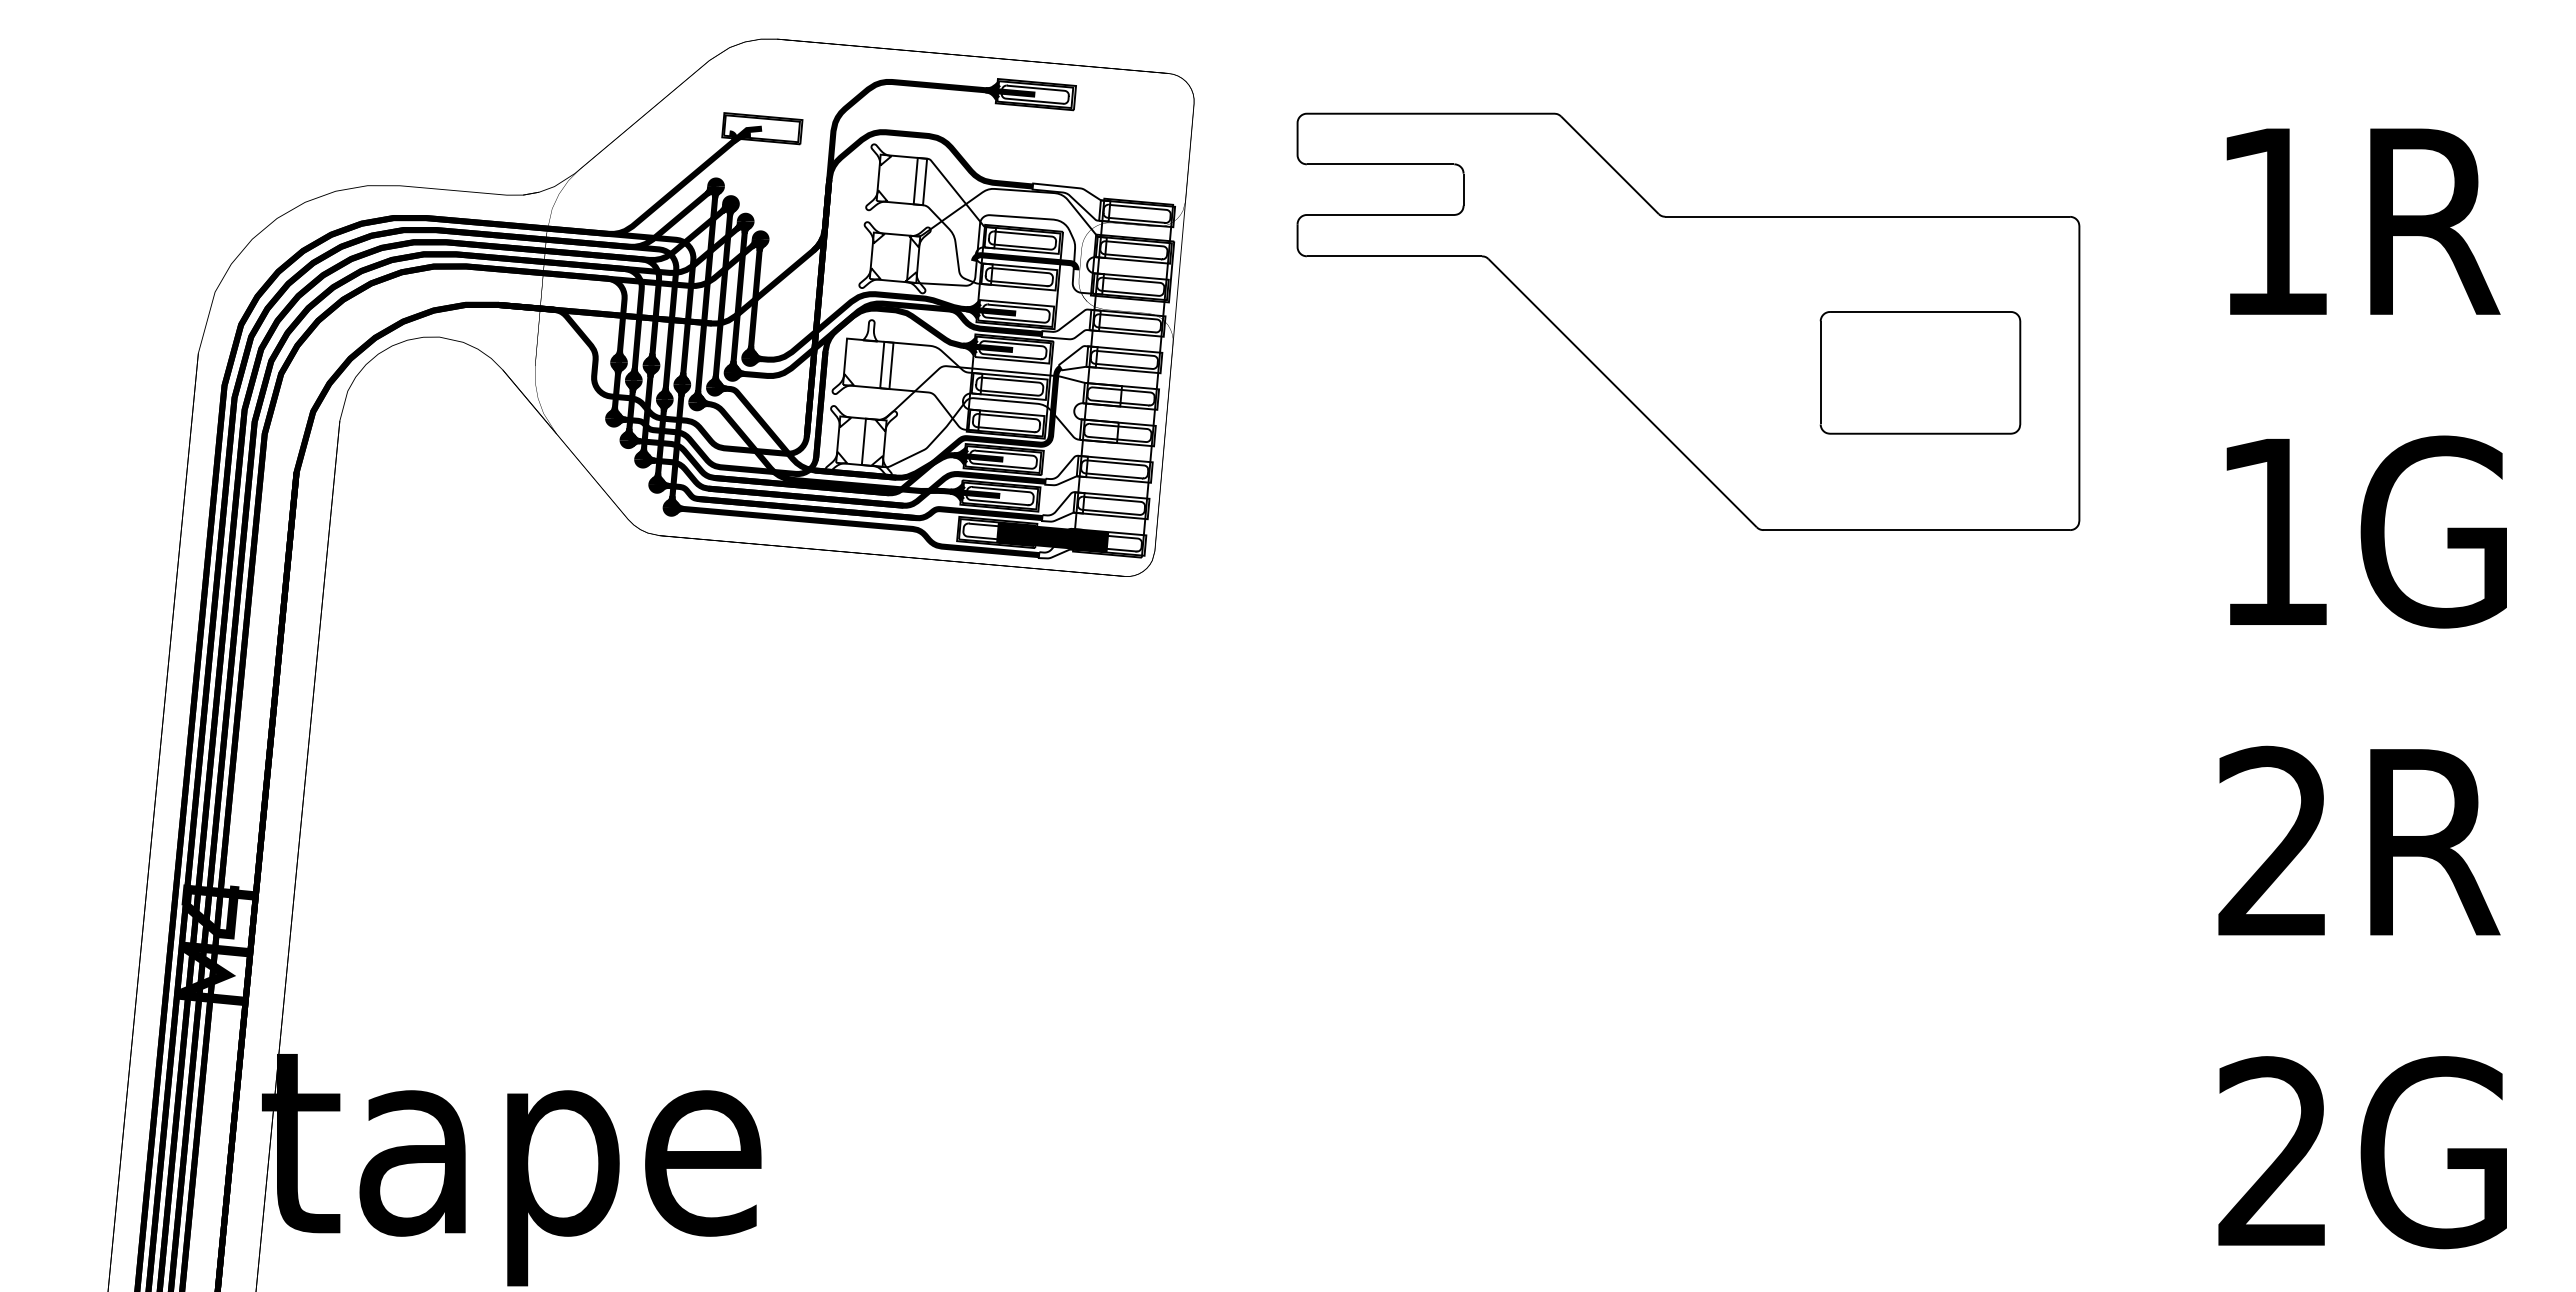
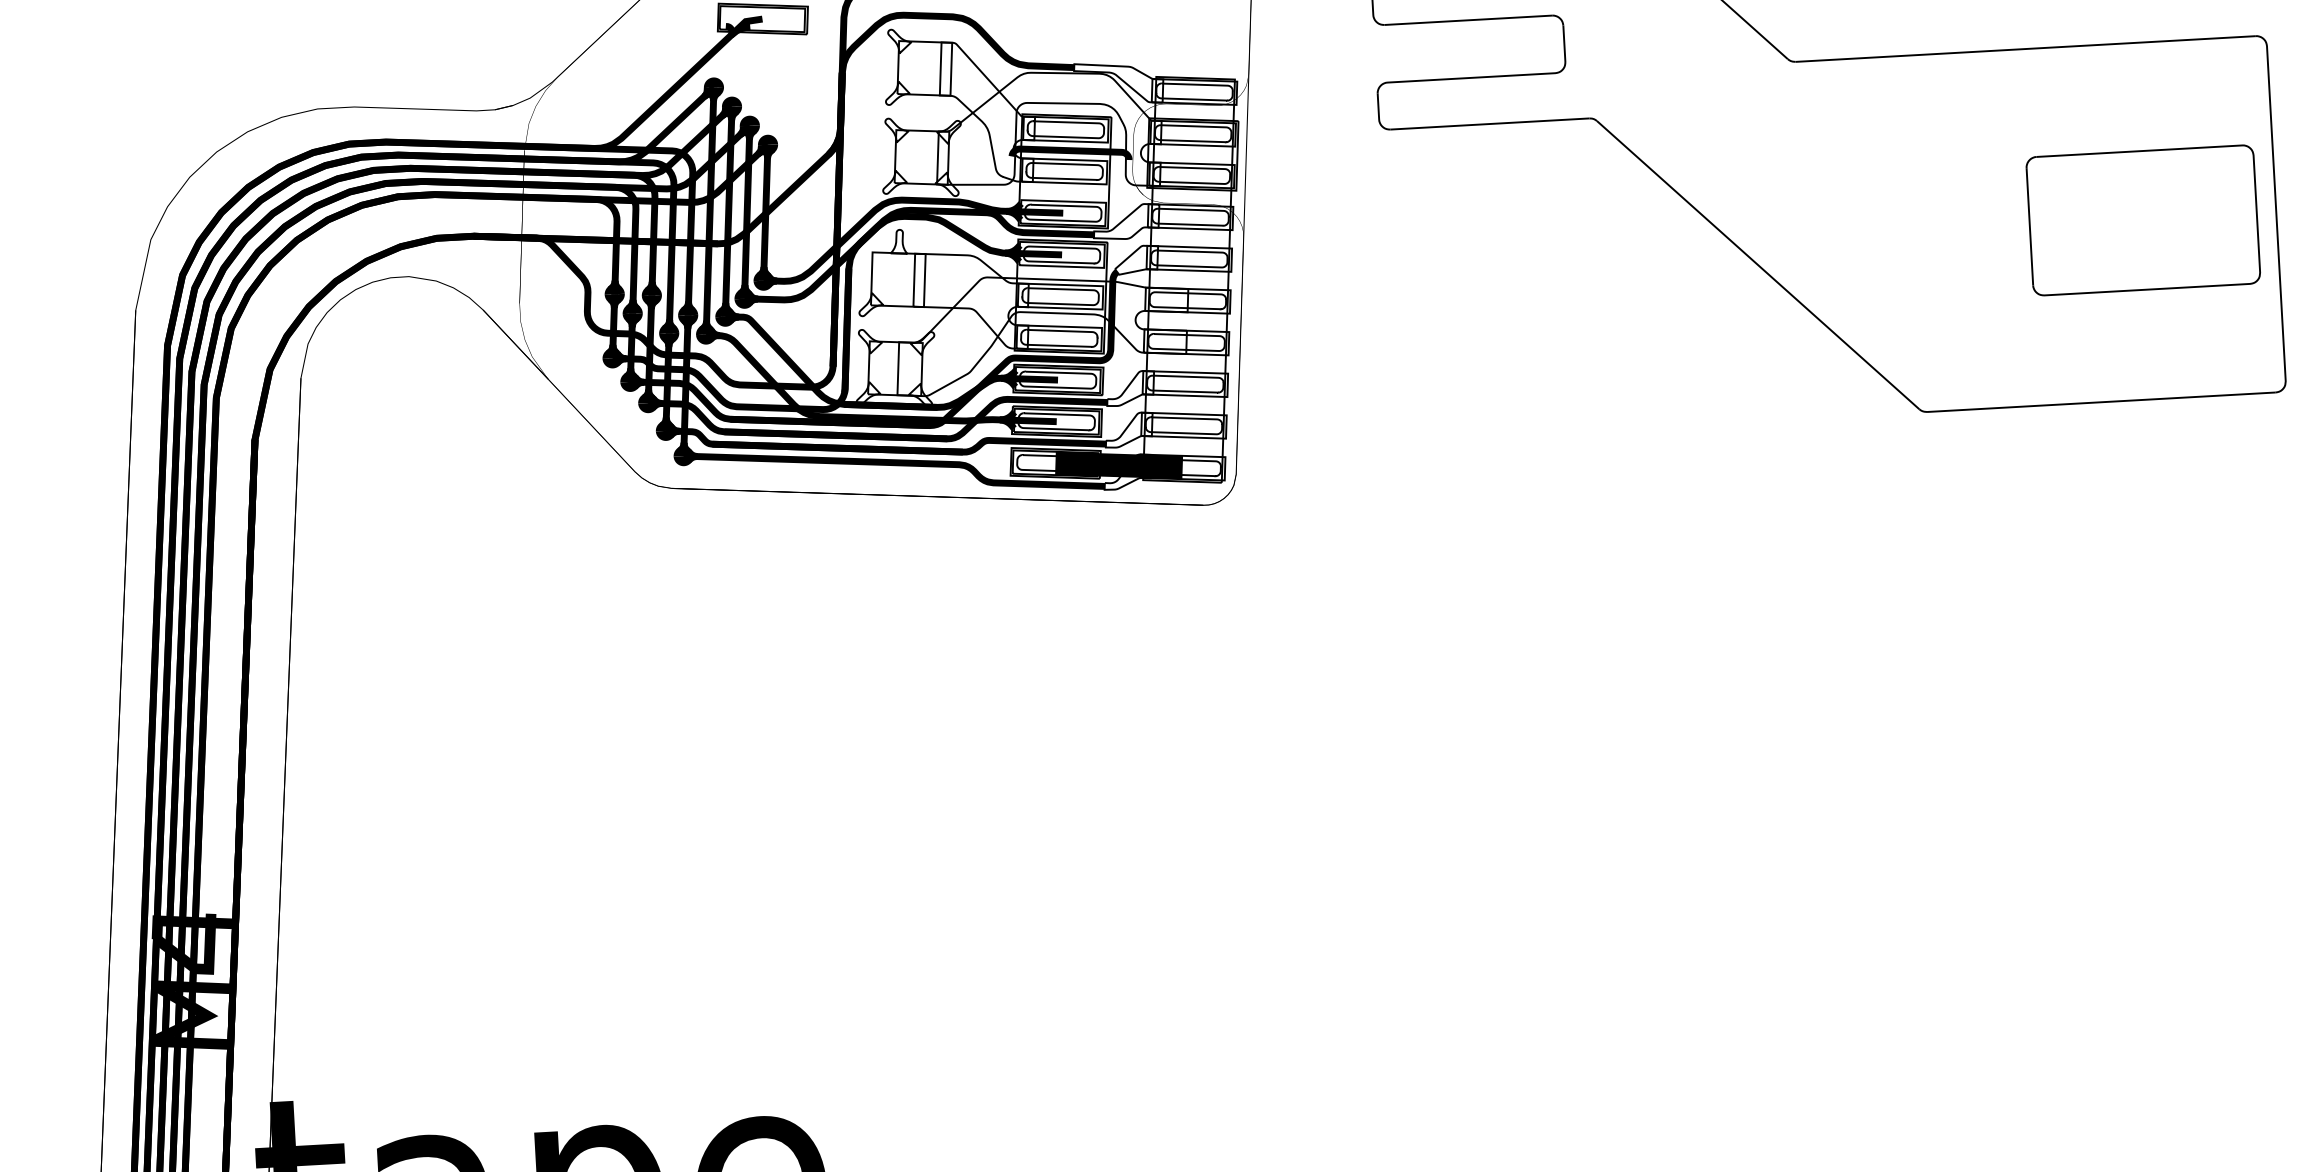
part: (1920, 372) -> (2143, 220), moved

